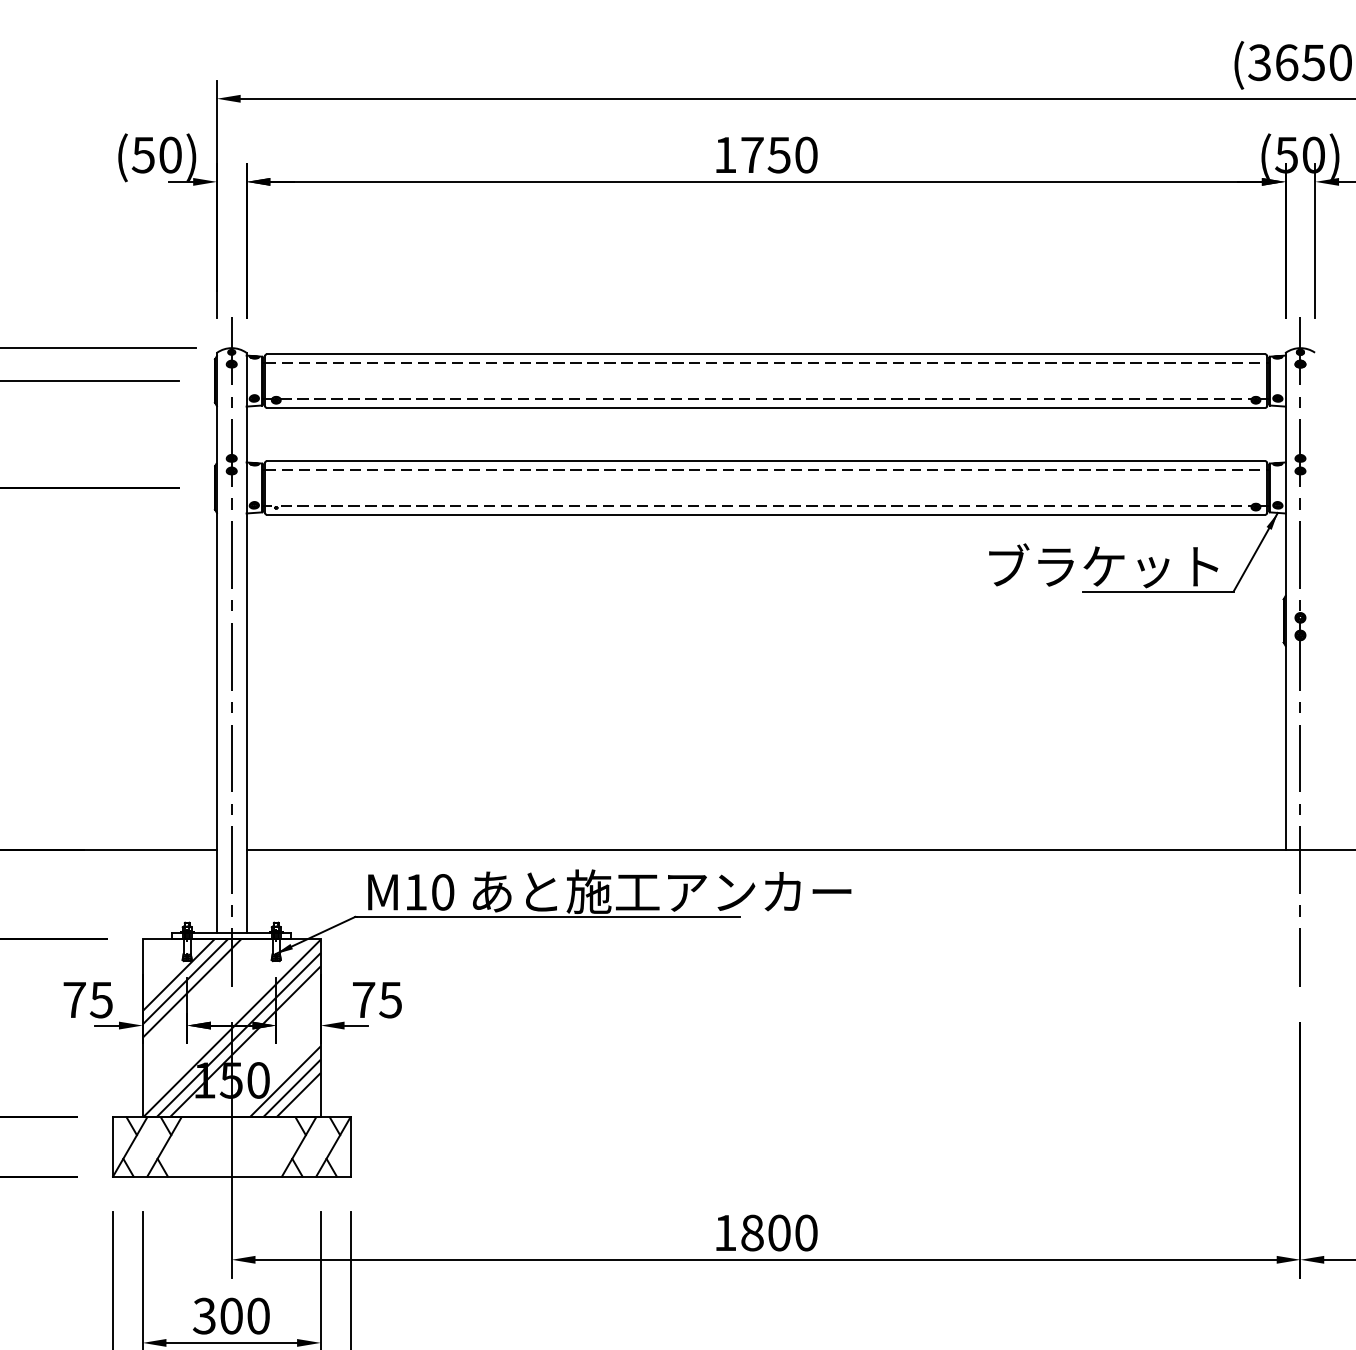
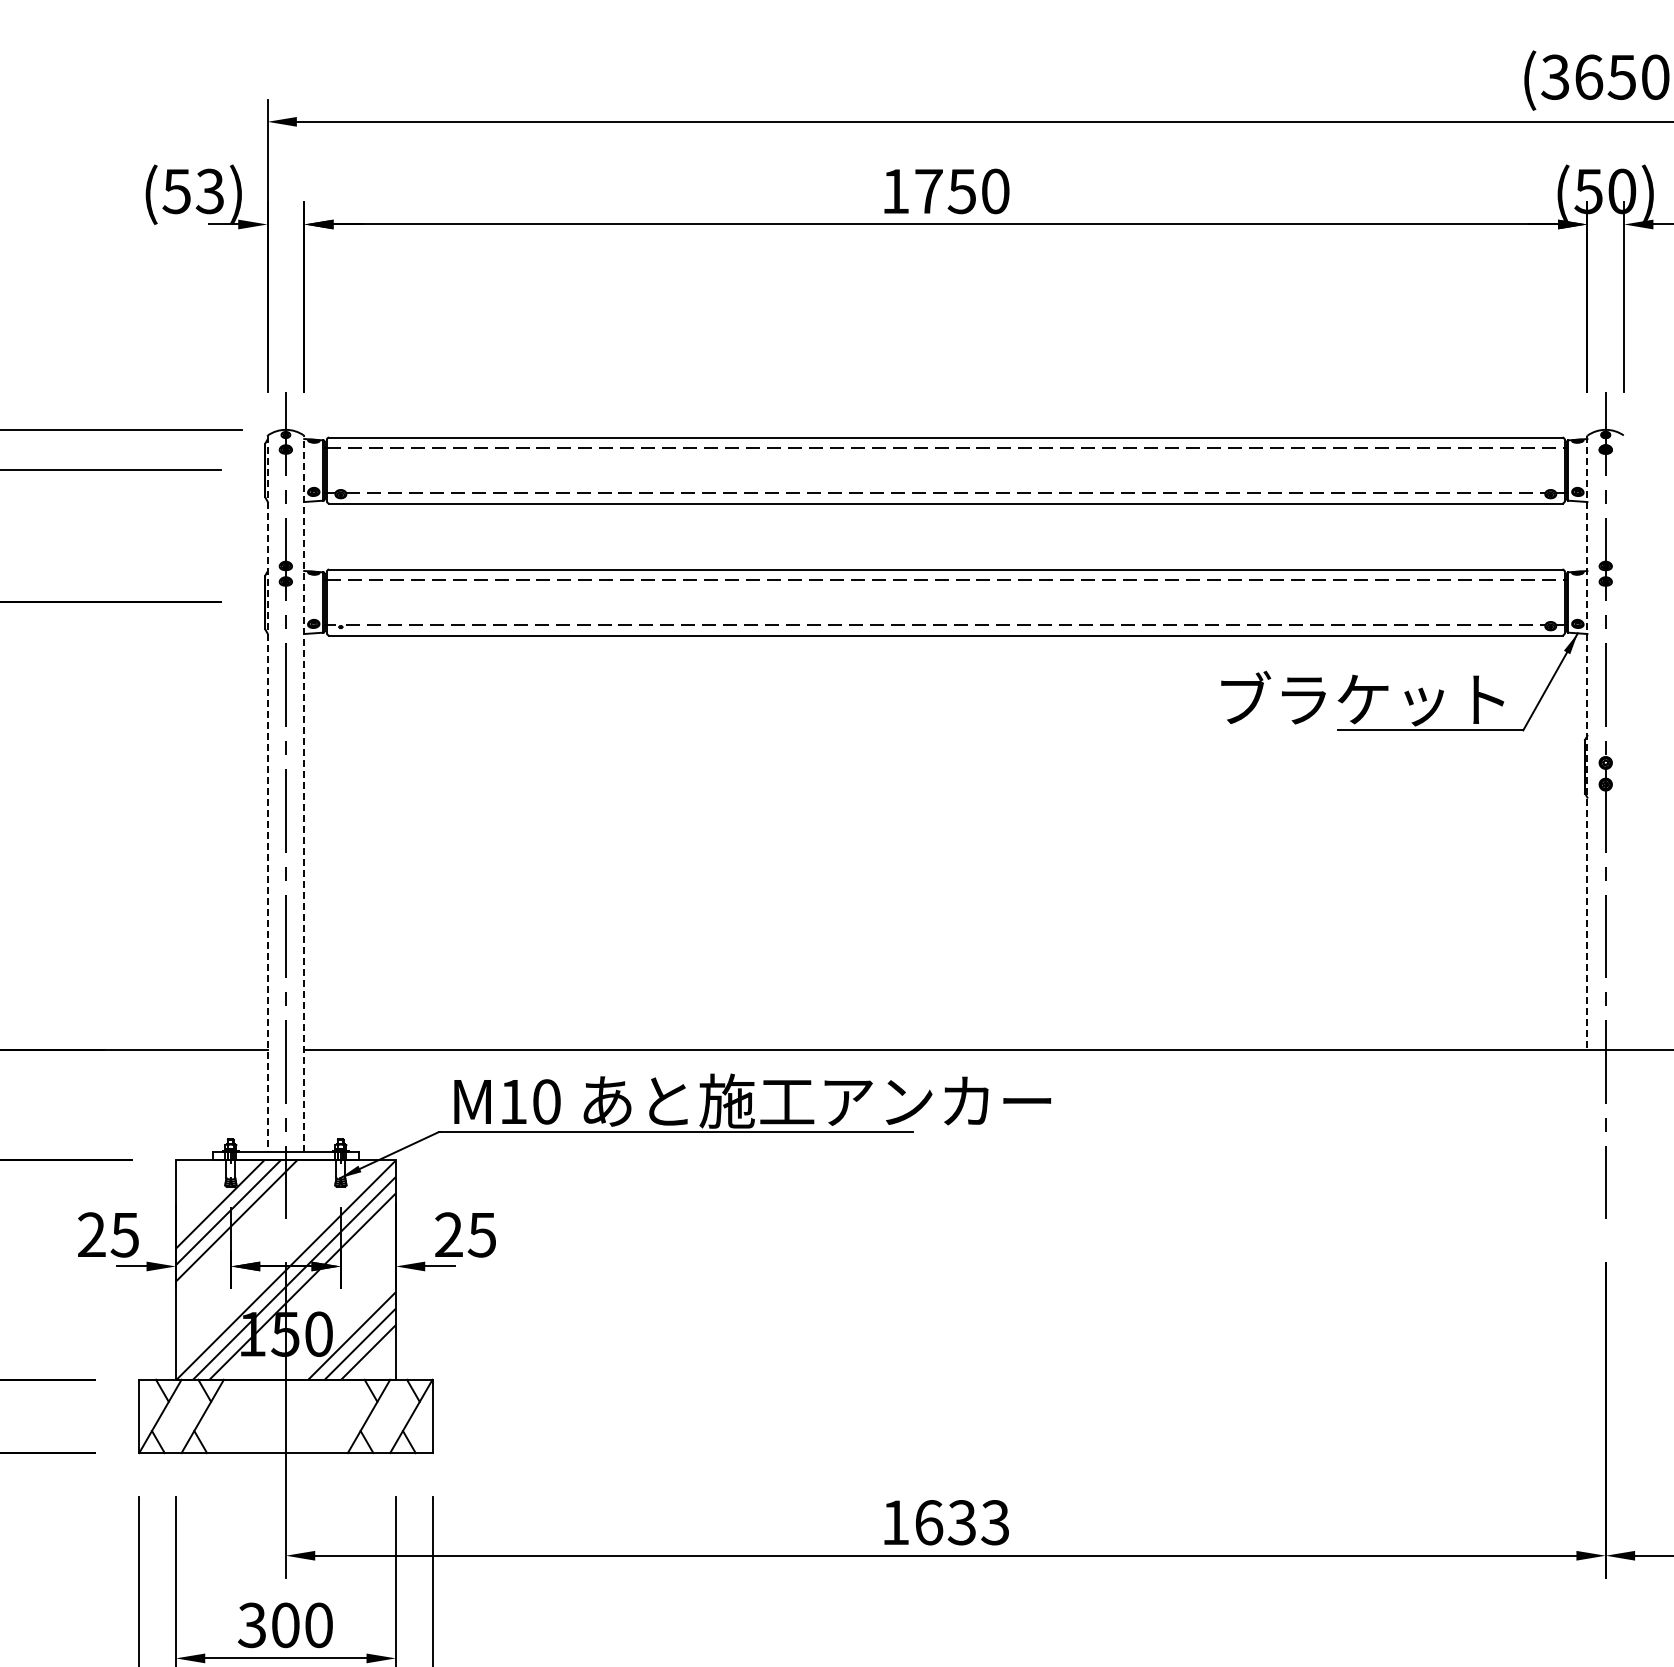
text: (169, 155) -> (209, 191), (50) -> (53)
line: (1285, 601) -> (1587, 742), solid -> dashed
line: (216, 642) -> (267, 793), solid -> dashed
line: (246, 642) -> (304, 793), solid -> dashed
text: (74, 999) -> (91, 1234), 75 -> 25
text: (363, 999) -> (448, 1234), 75 -> 25
text: (779, 1232) -> (962, 1522), 1800 -> 1633

